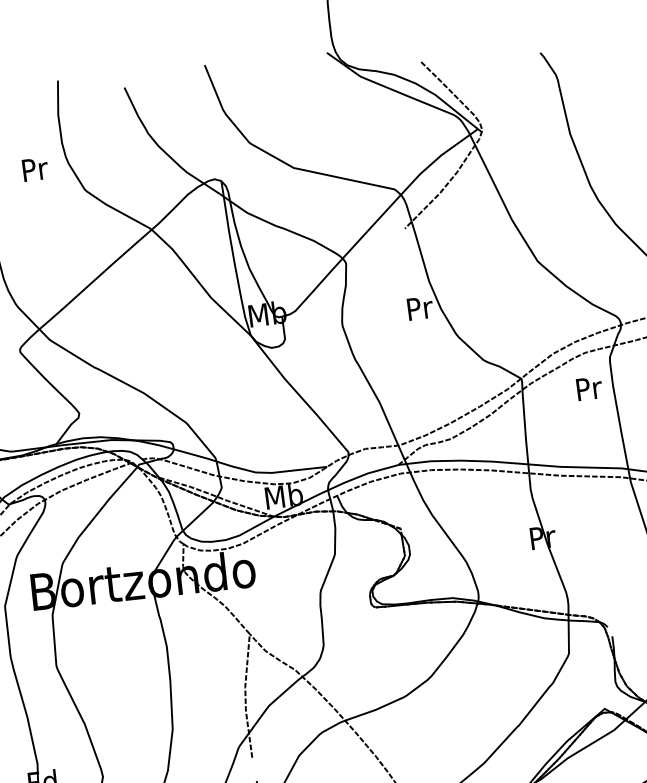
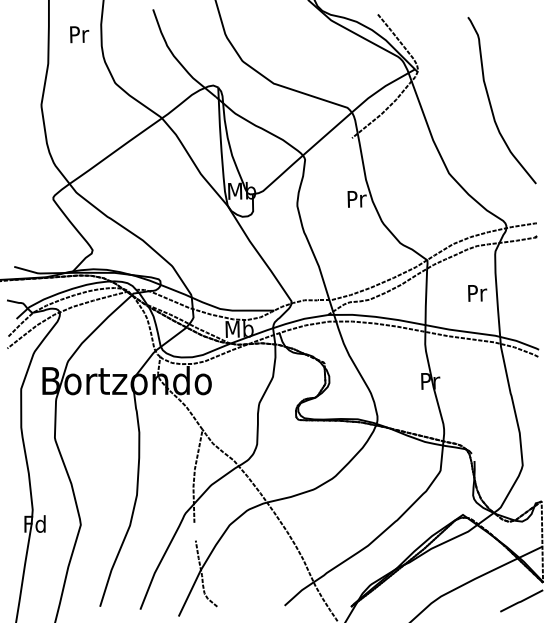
text: (35, 169) -> (79, 34), moved
text: (589, 388) -> (477, 293), moved

